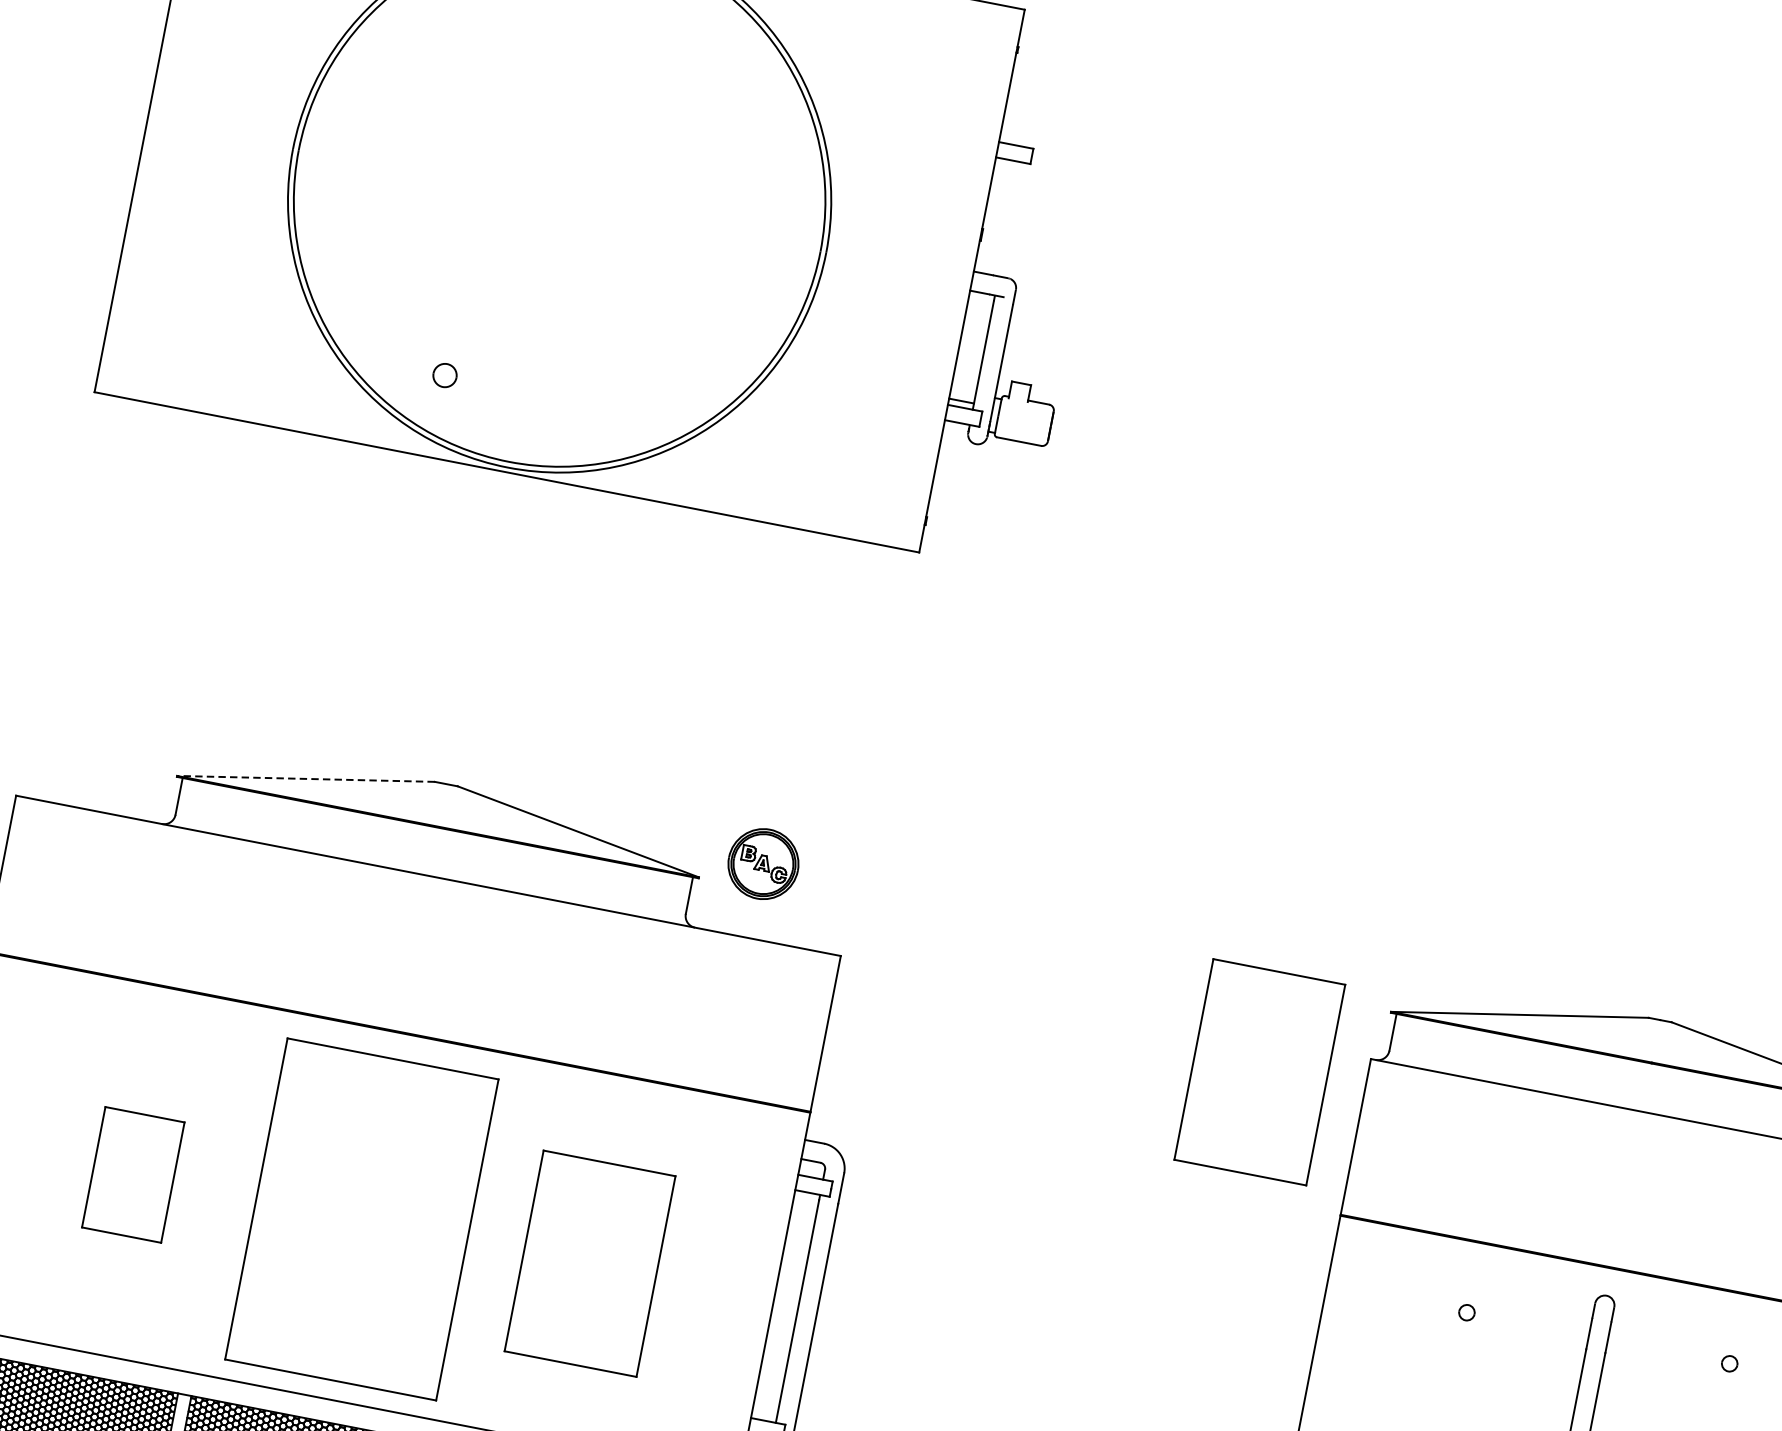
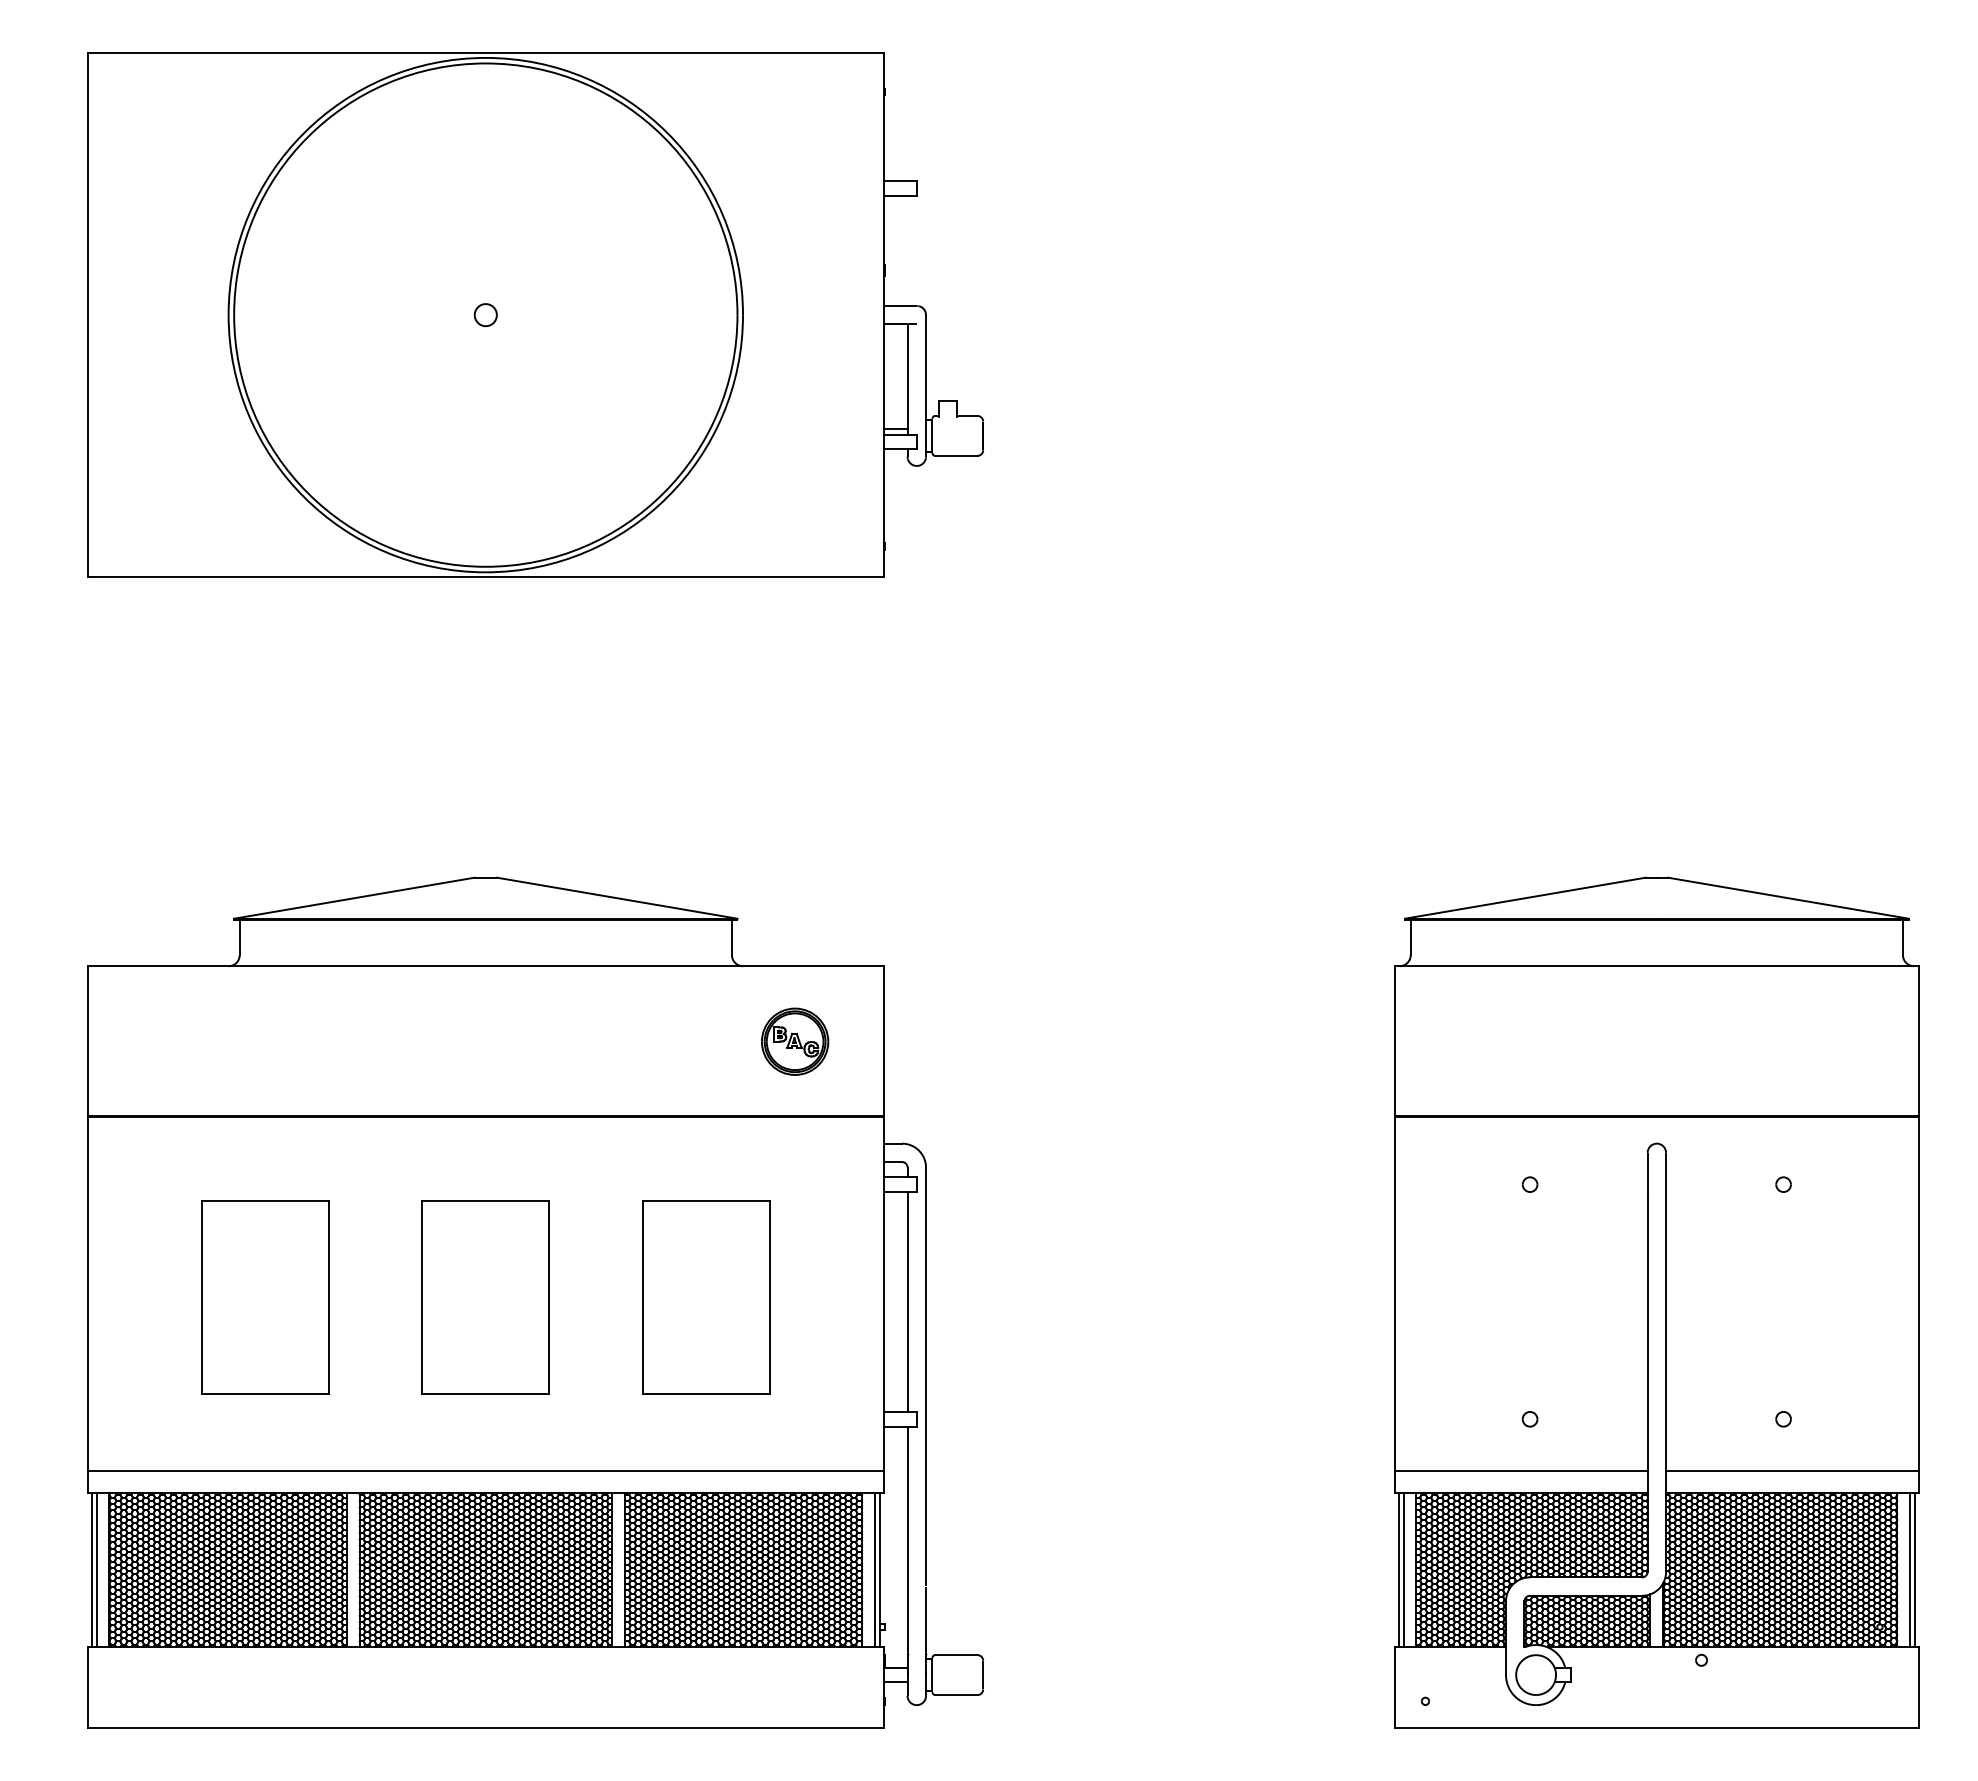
part: (444, 375) -> (485, 315), moved
line: (304, 779) -> (353, 898), dashed -> solid
part: (763, 863) -> (795, 1041), moved
part: (1260, 1072) -> (1294, 998), removed
part: (133, 1174) -> (265, 1297), size x1.67
part: (361, 1219) -> (485, 1297), size x0.62

